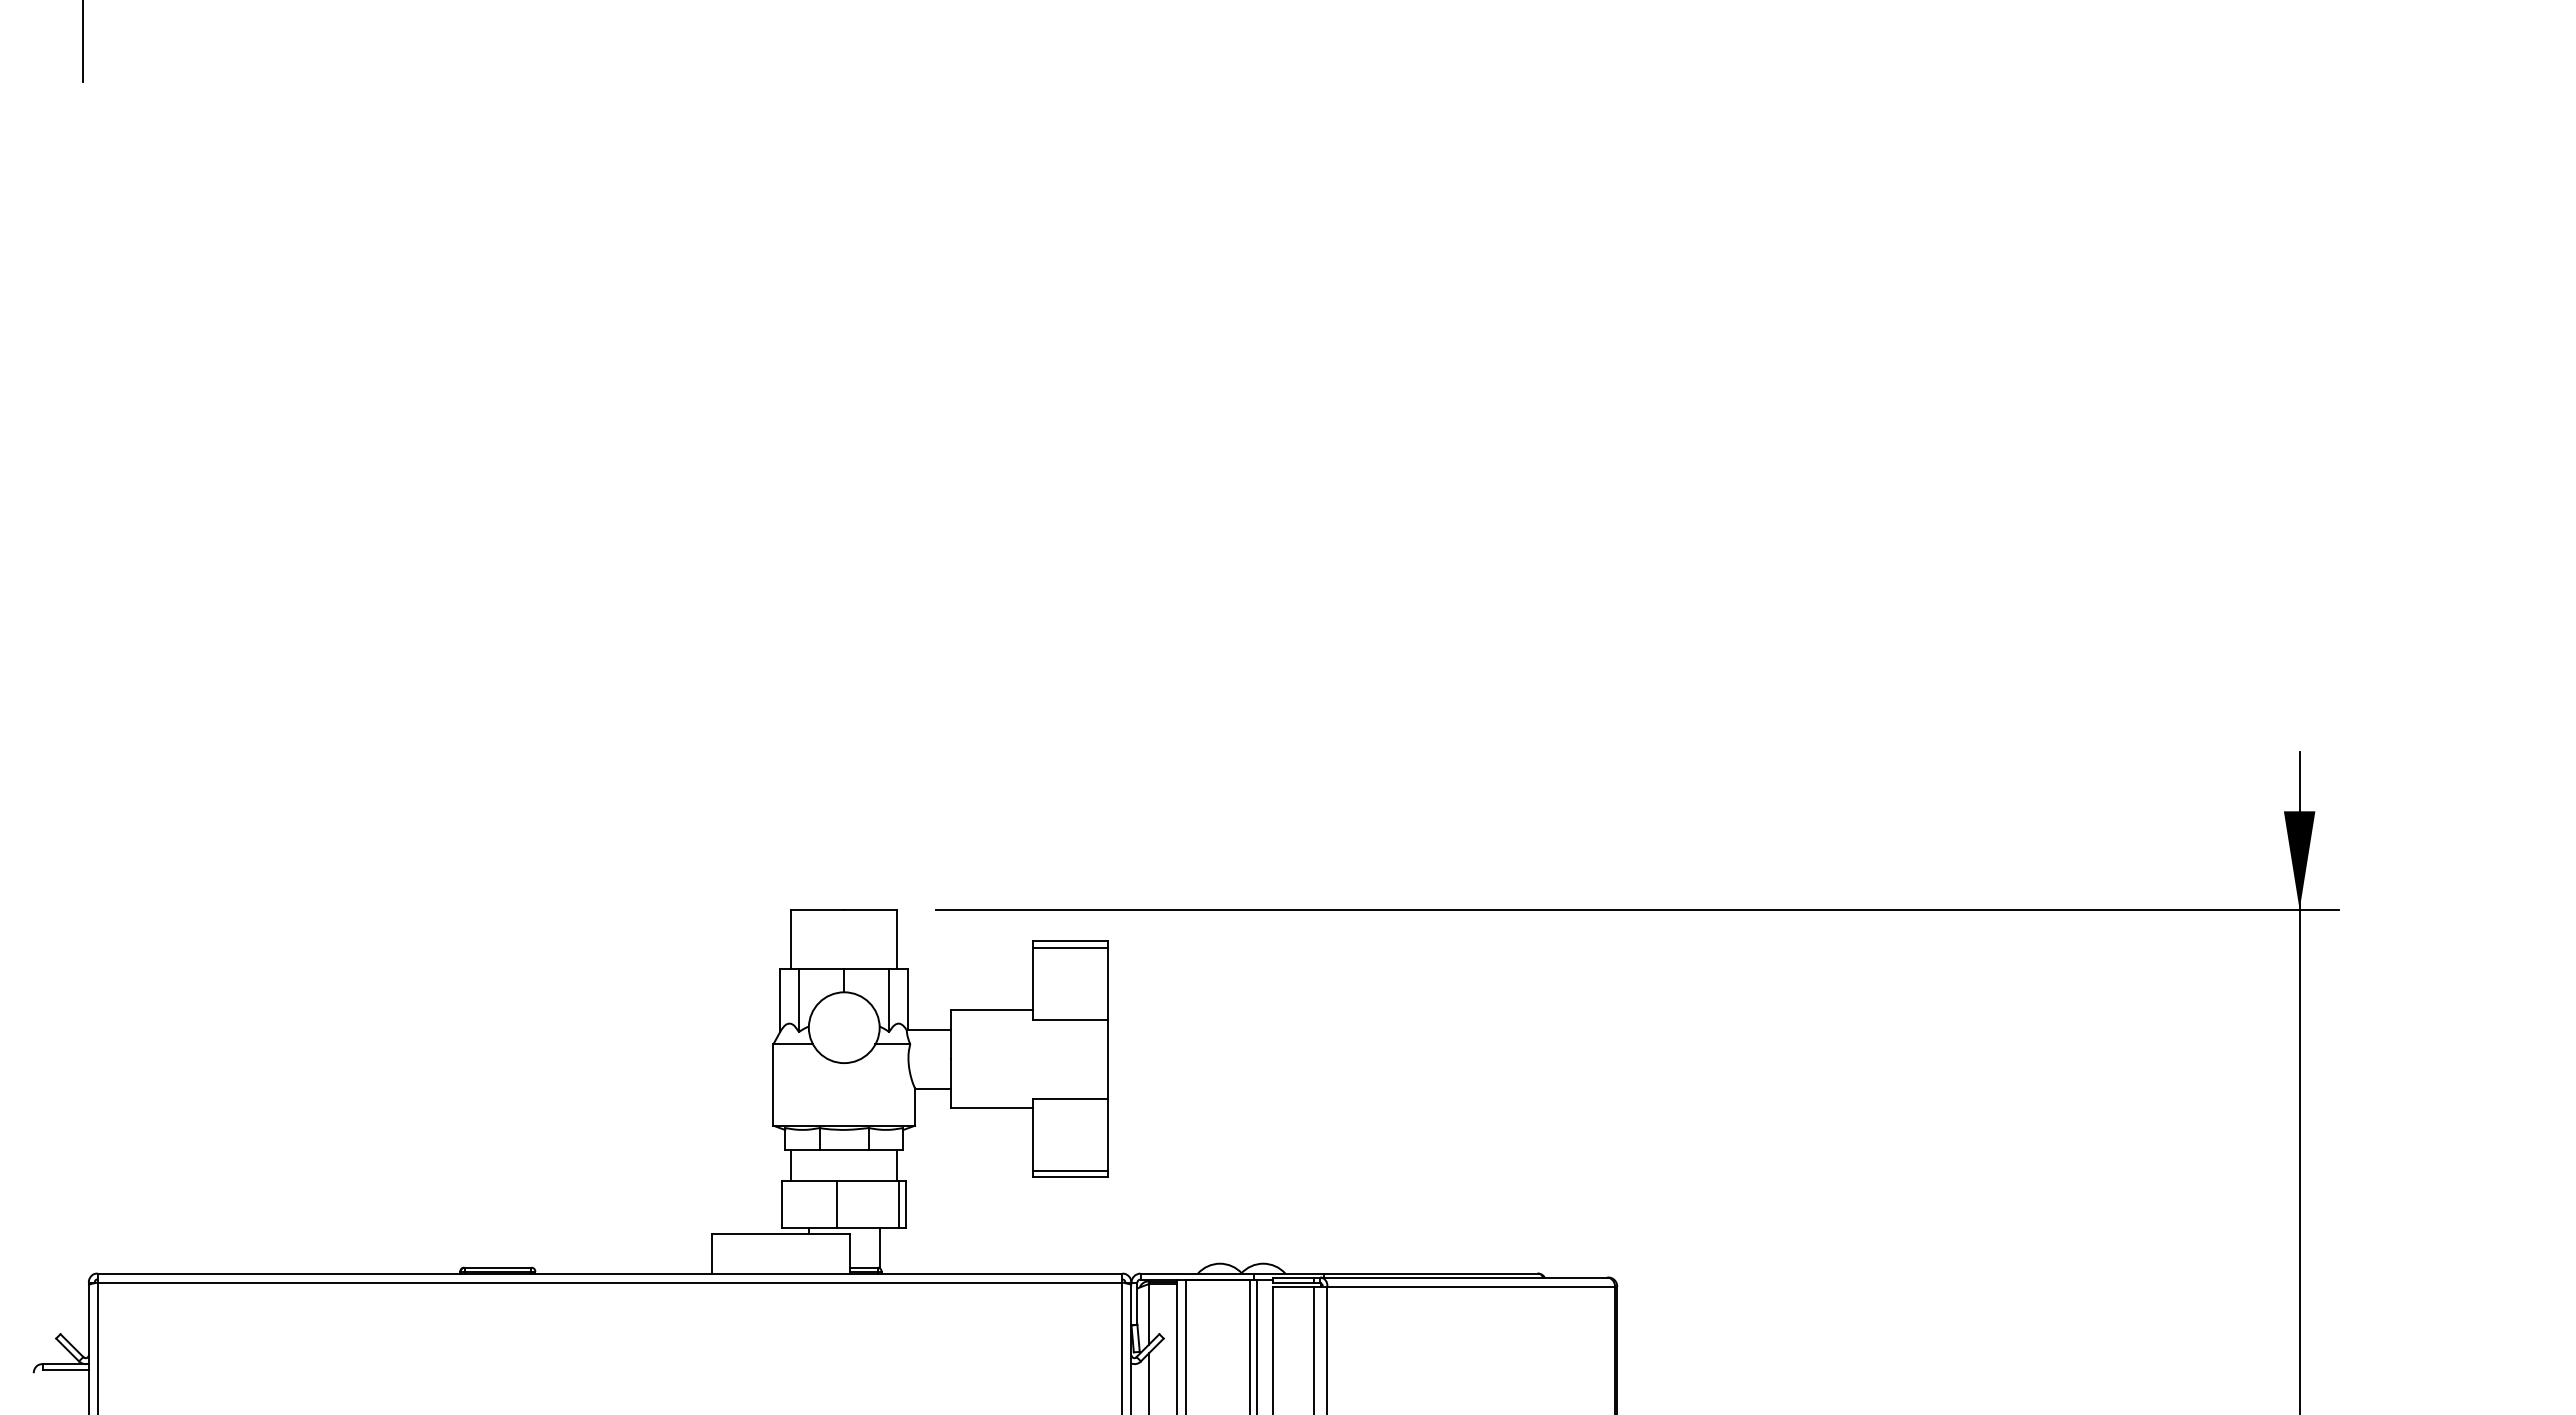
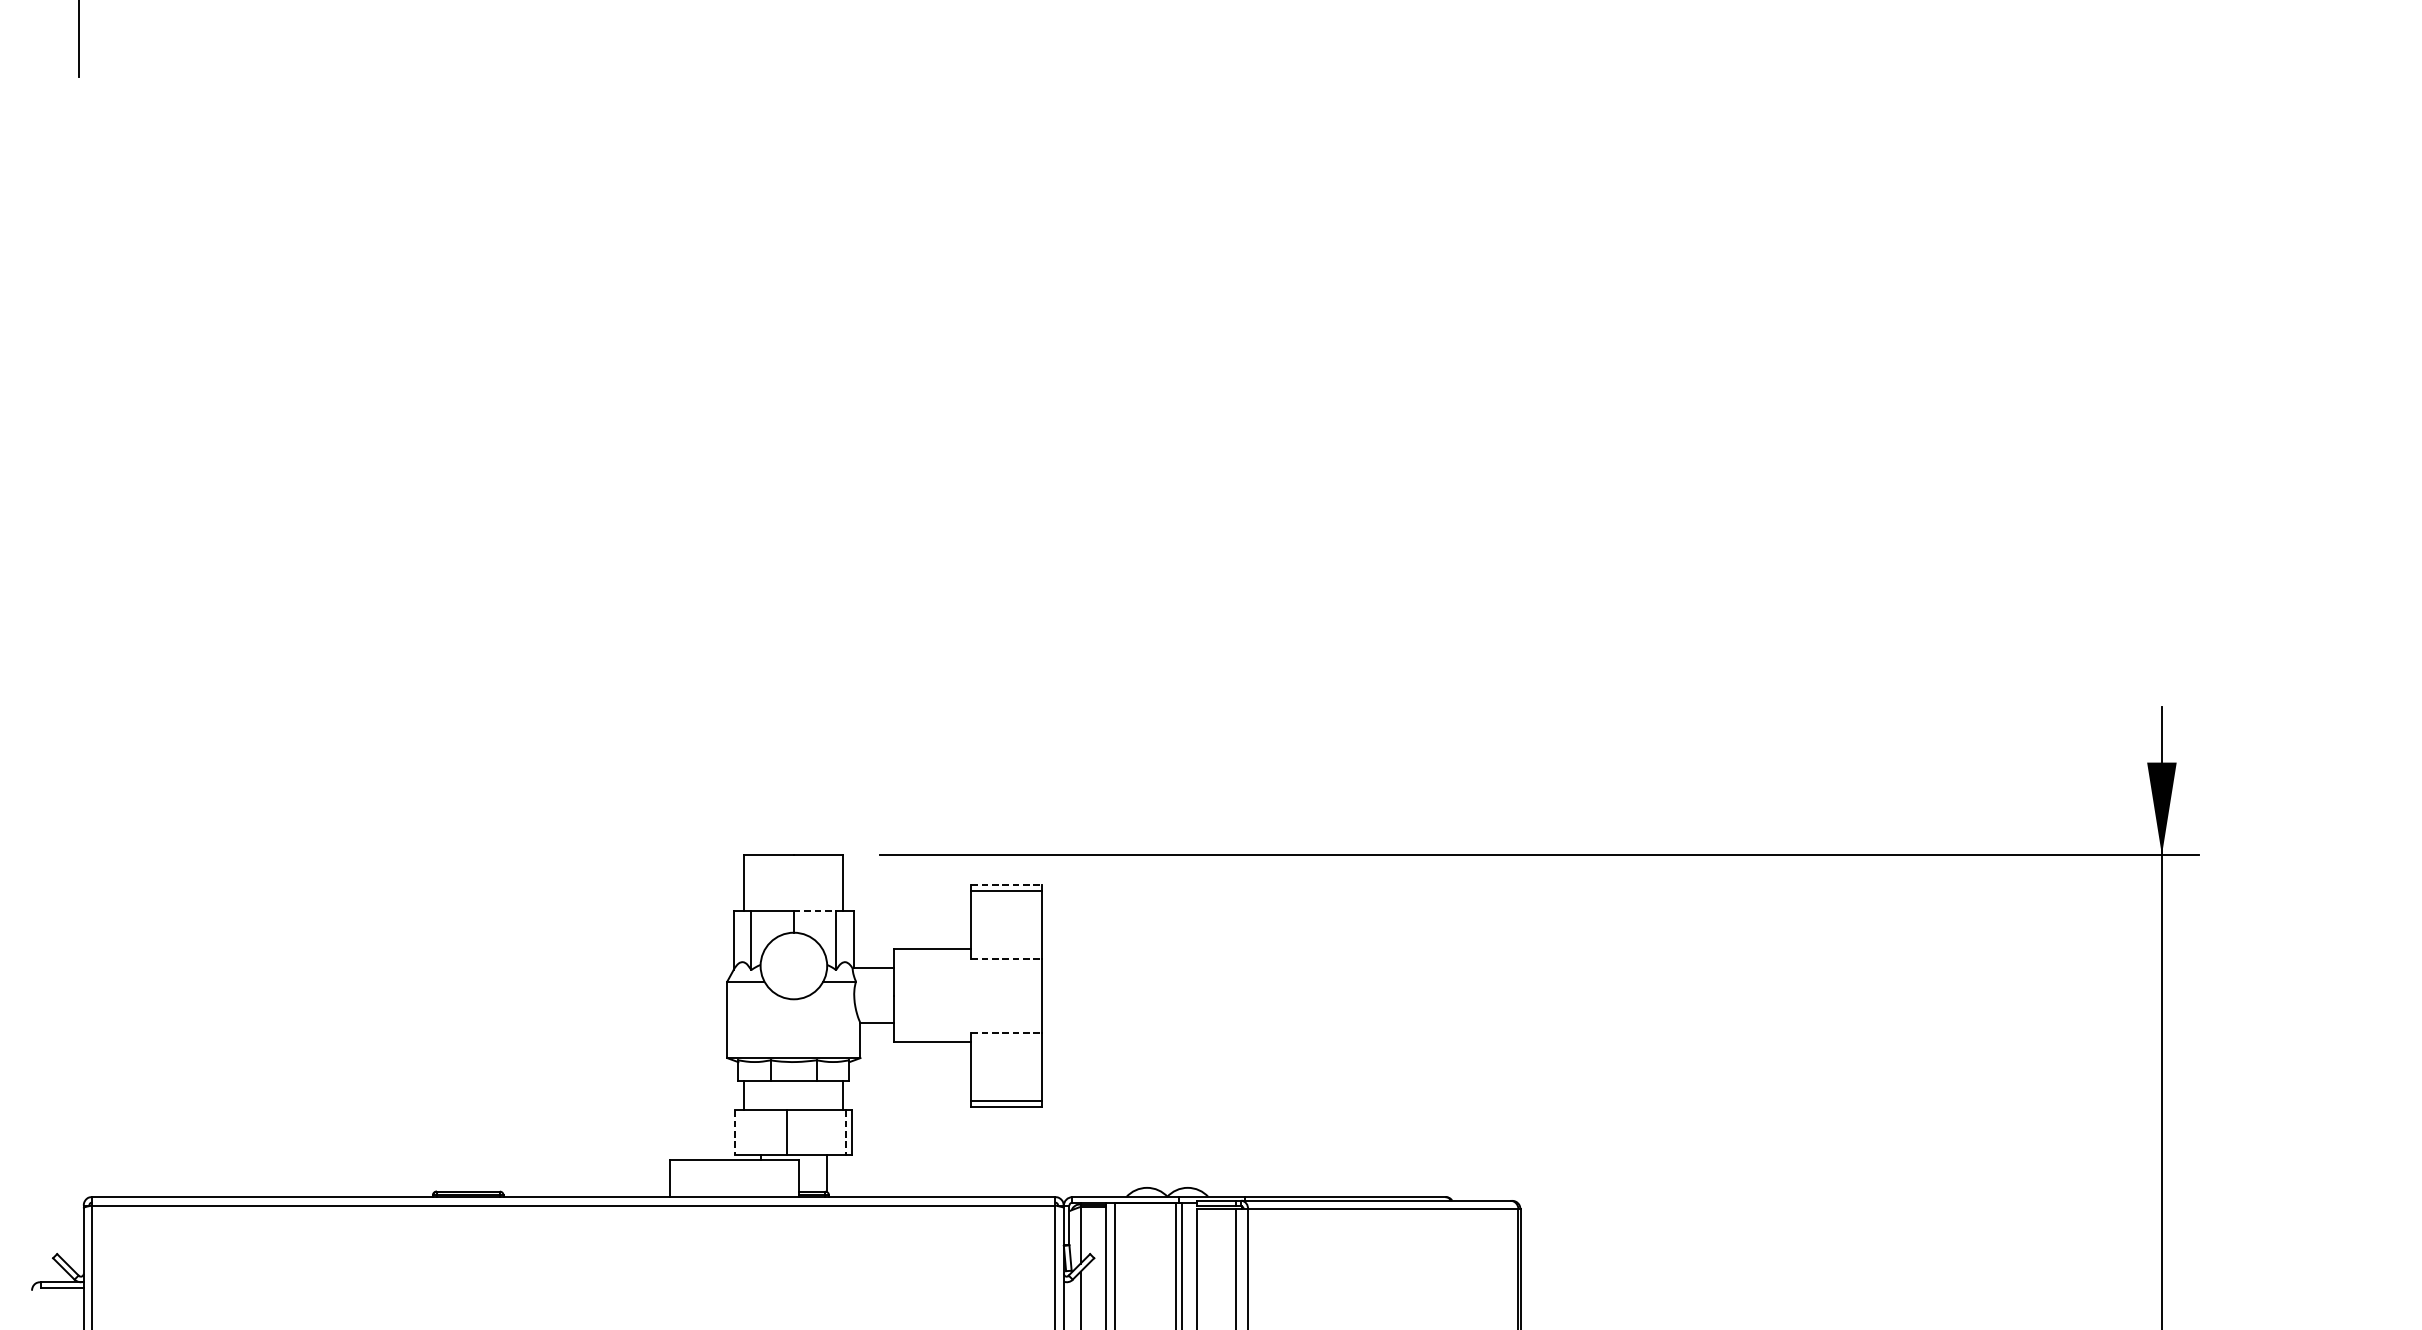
line: (1071, 941) -> (1007, 884), solid -> dashed
line: (867, 968) -> (815, 910), solid -> dashed
line: (1071, 1019) -> (1007, 958), solid -> dashed
line: (1071, 1098) -> (1007, 1032), solid -> dashed
line: (781, 1204) -> (734, 1132), solid -> dashed
line: (899, 1204) -> (845, 1132), solid -> dashed

